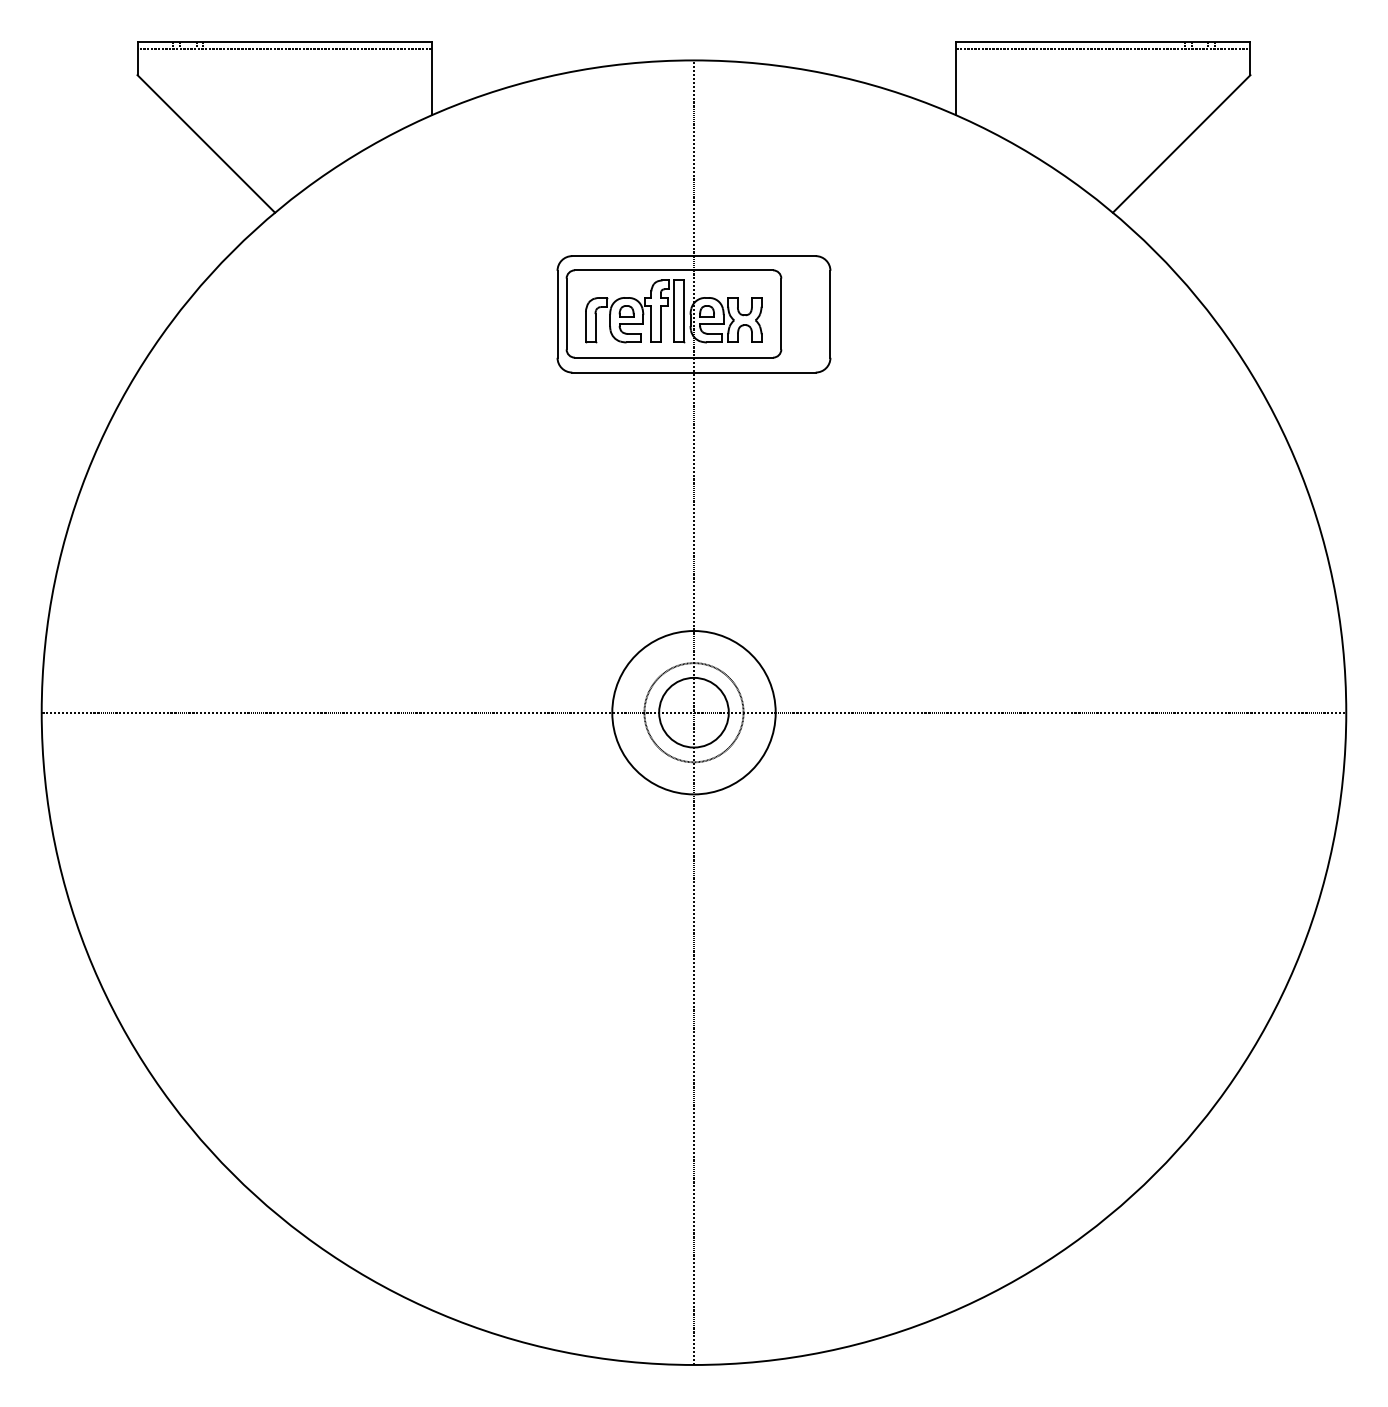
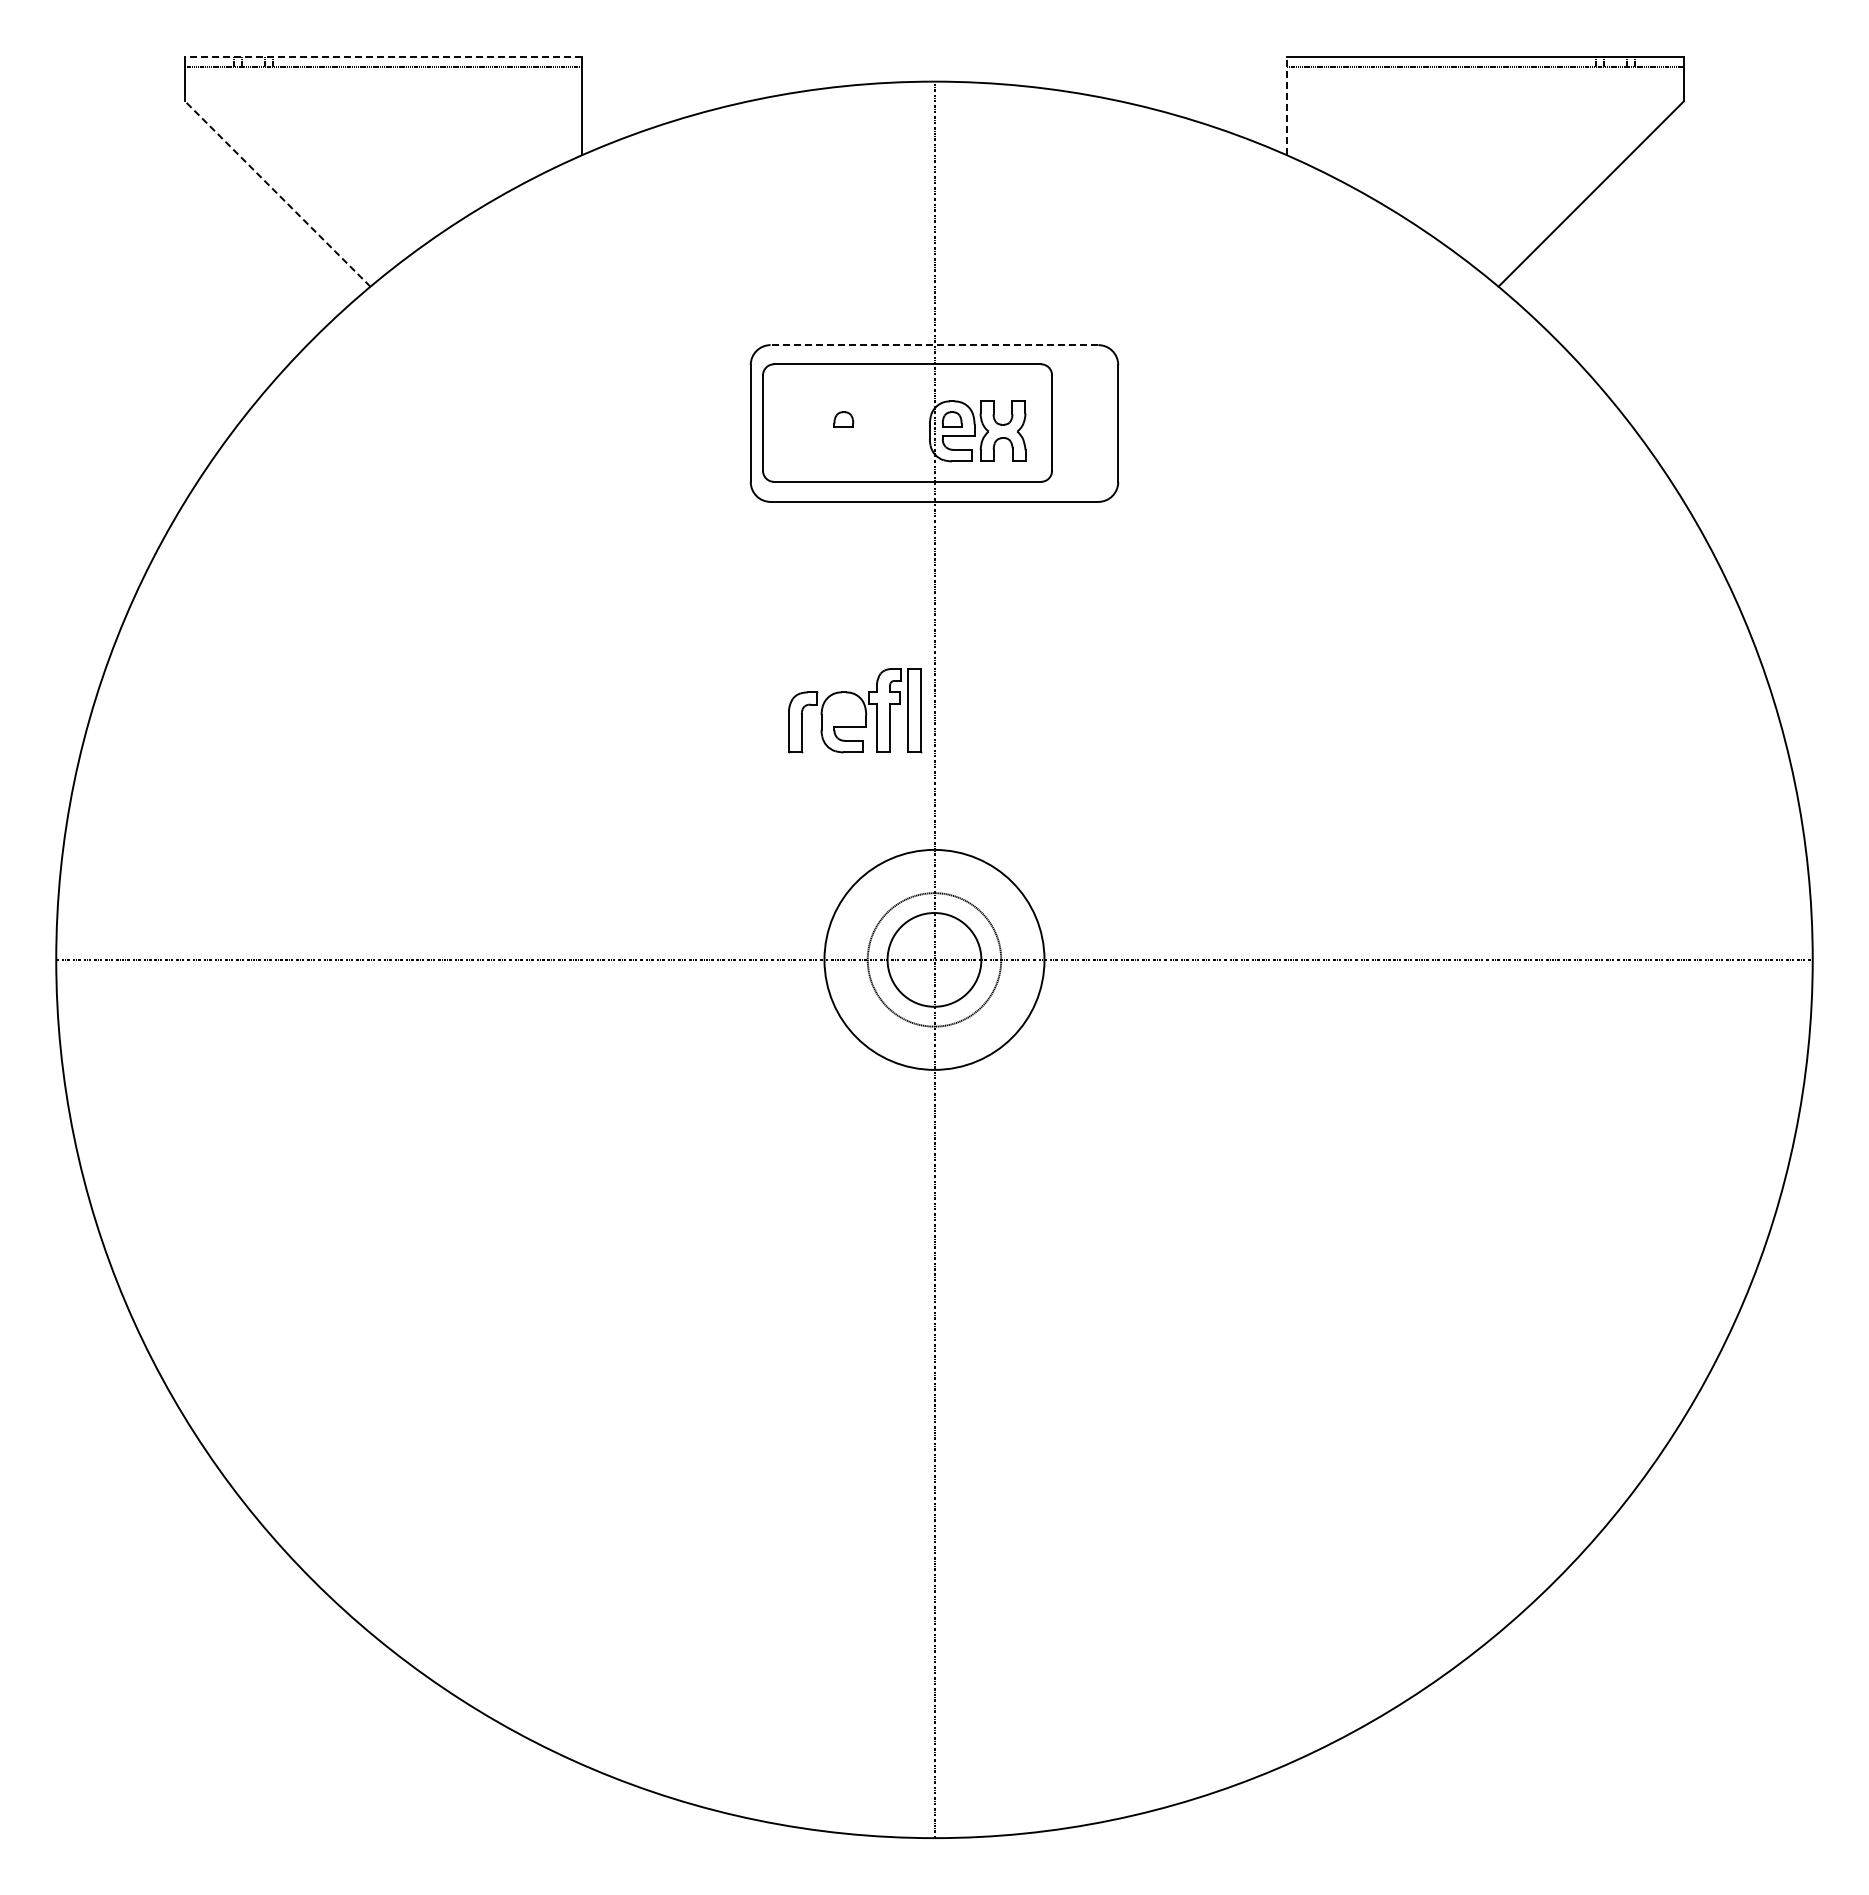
line: (284, 41) -> (383, 56), solid -> dashed
line: (955, 78) -> (1286, 105), solid -> dashed
line: (206, 144) -> (277, 194), solid -> dashed
line: (694, 256) -> (934, 345), solid -> dashed
part: (635, 311) -> (855, 710), moved

